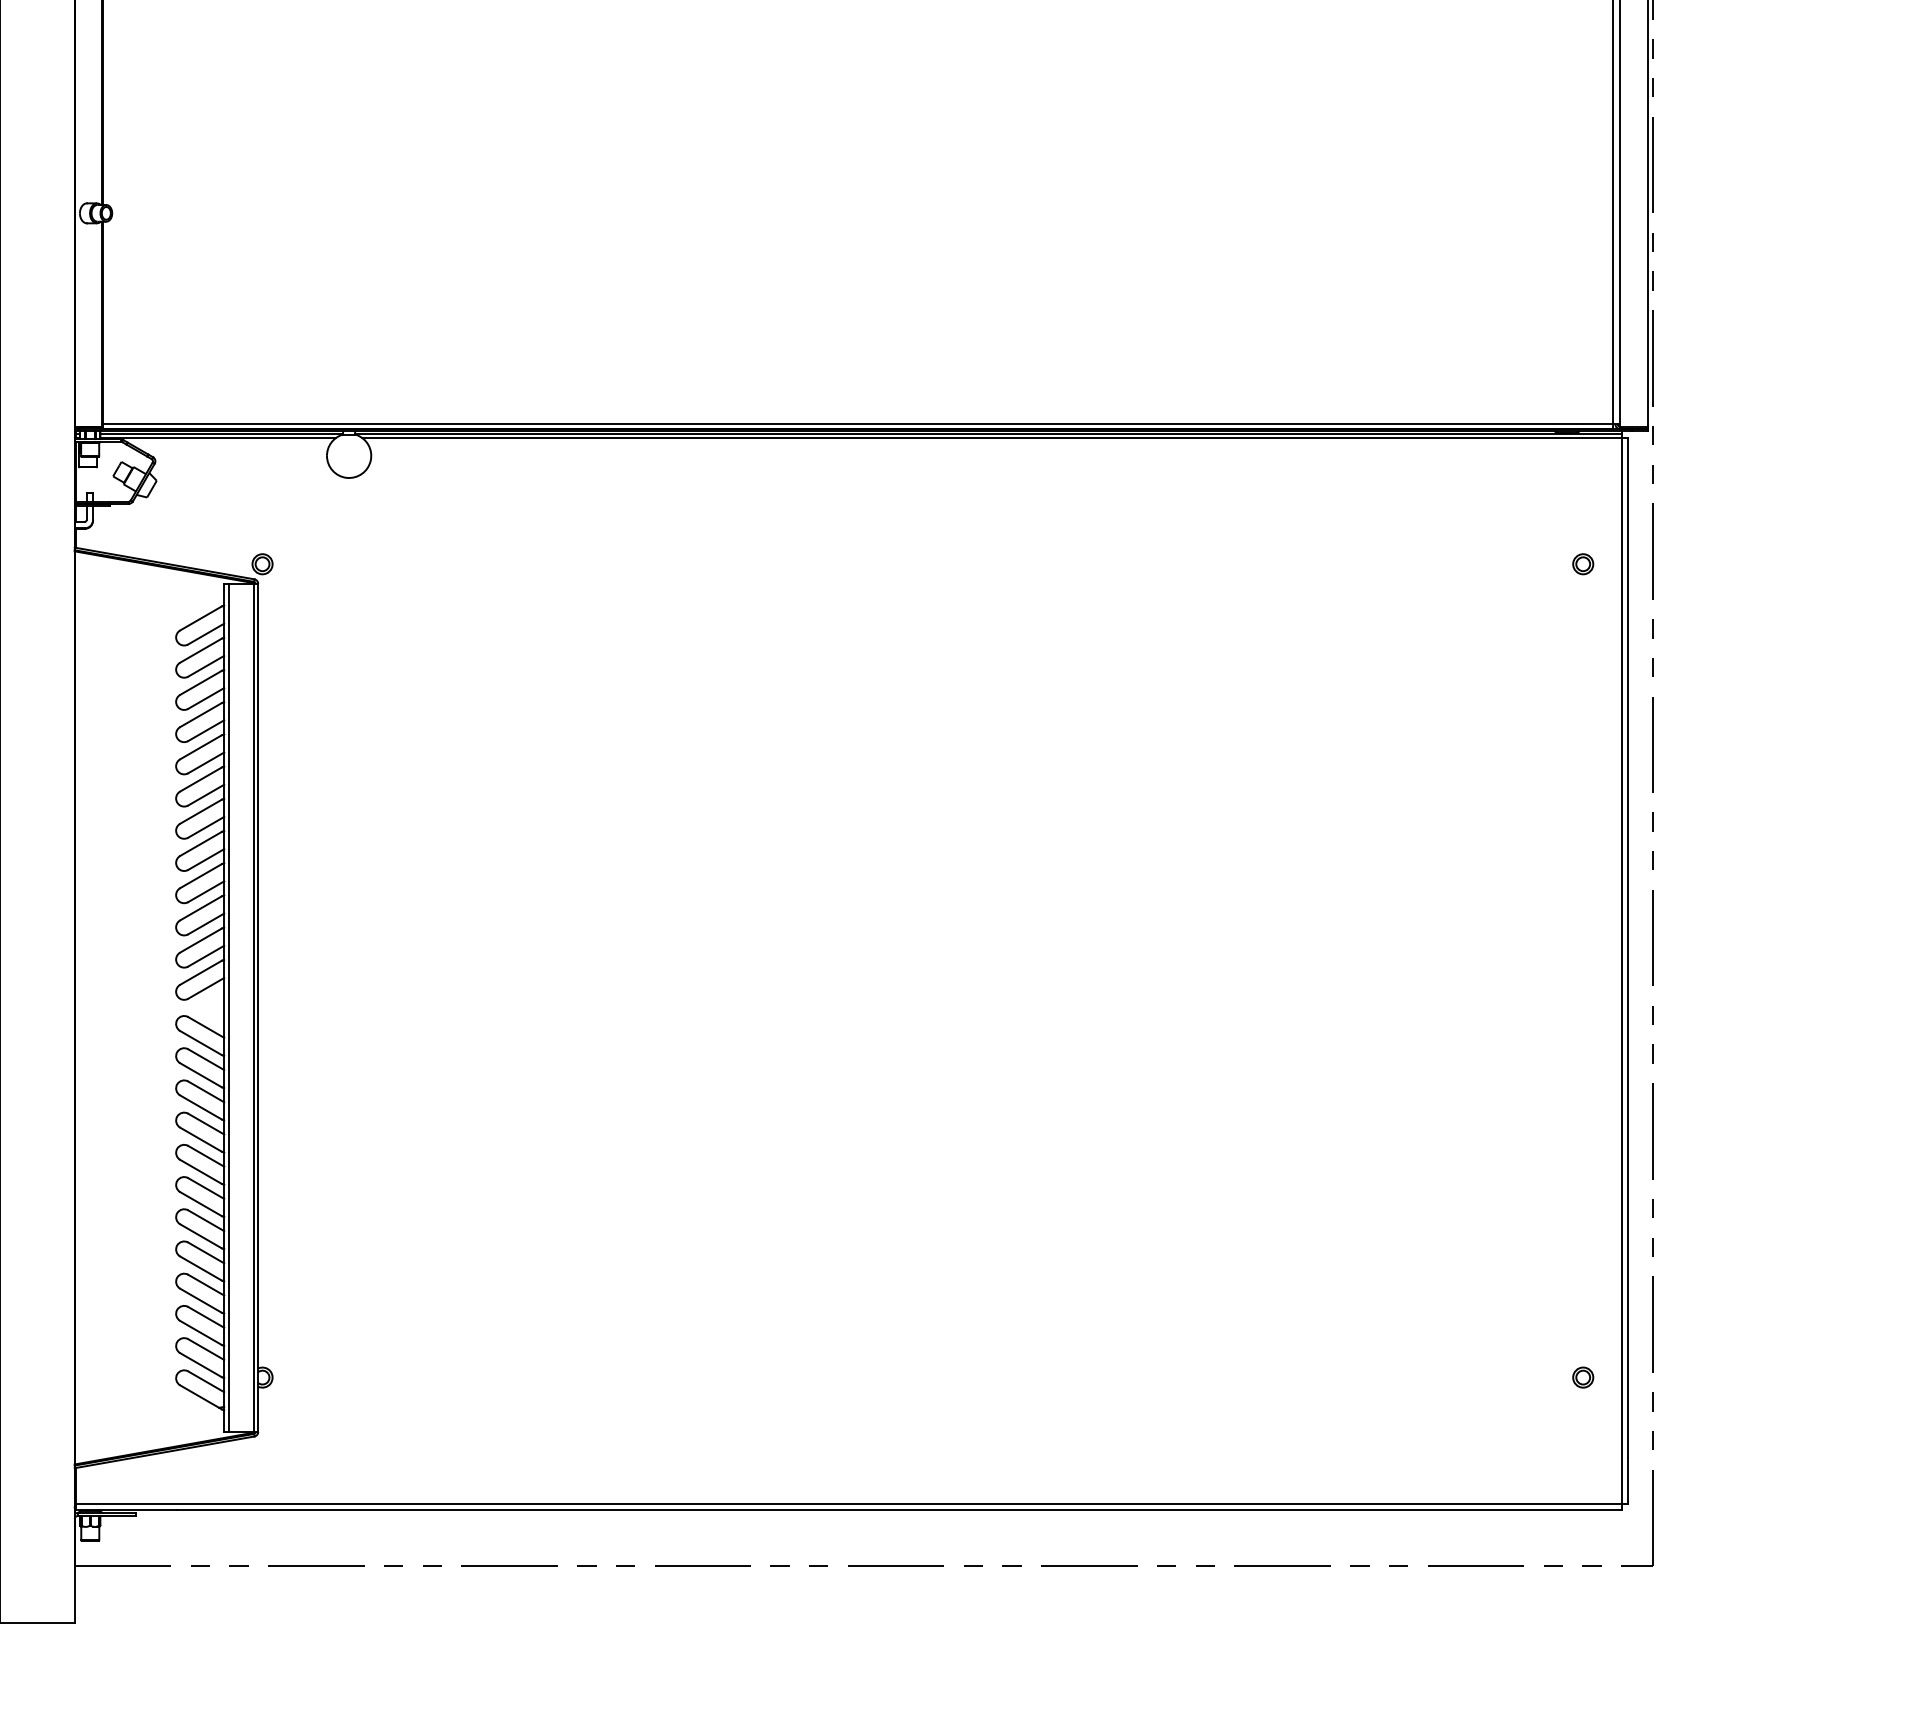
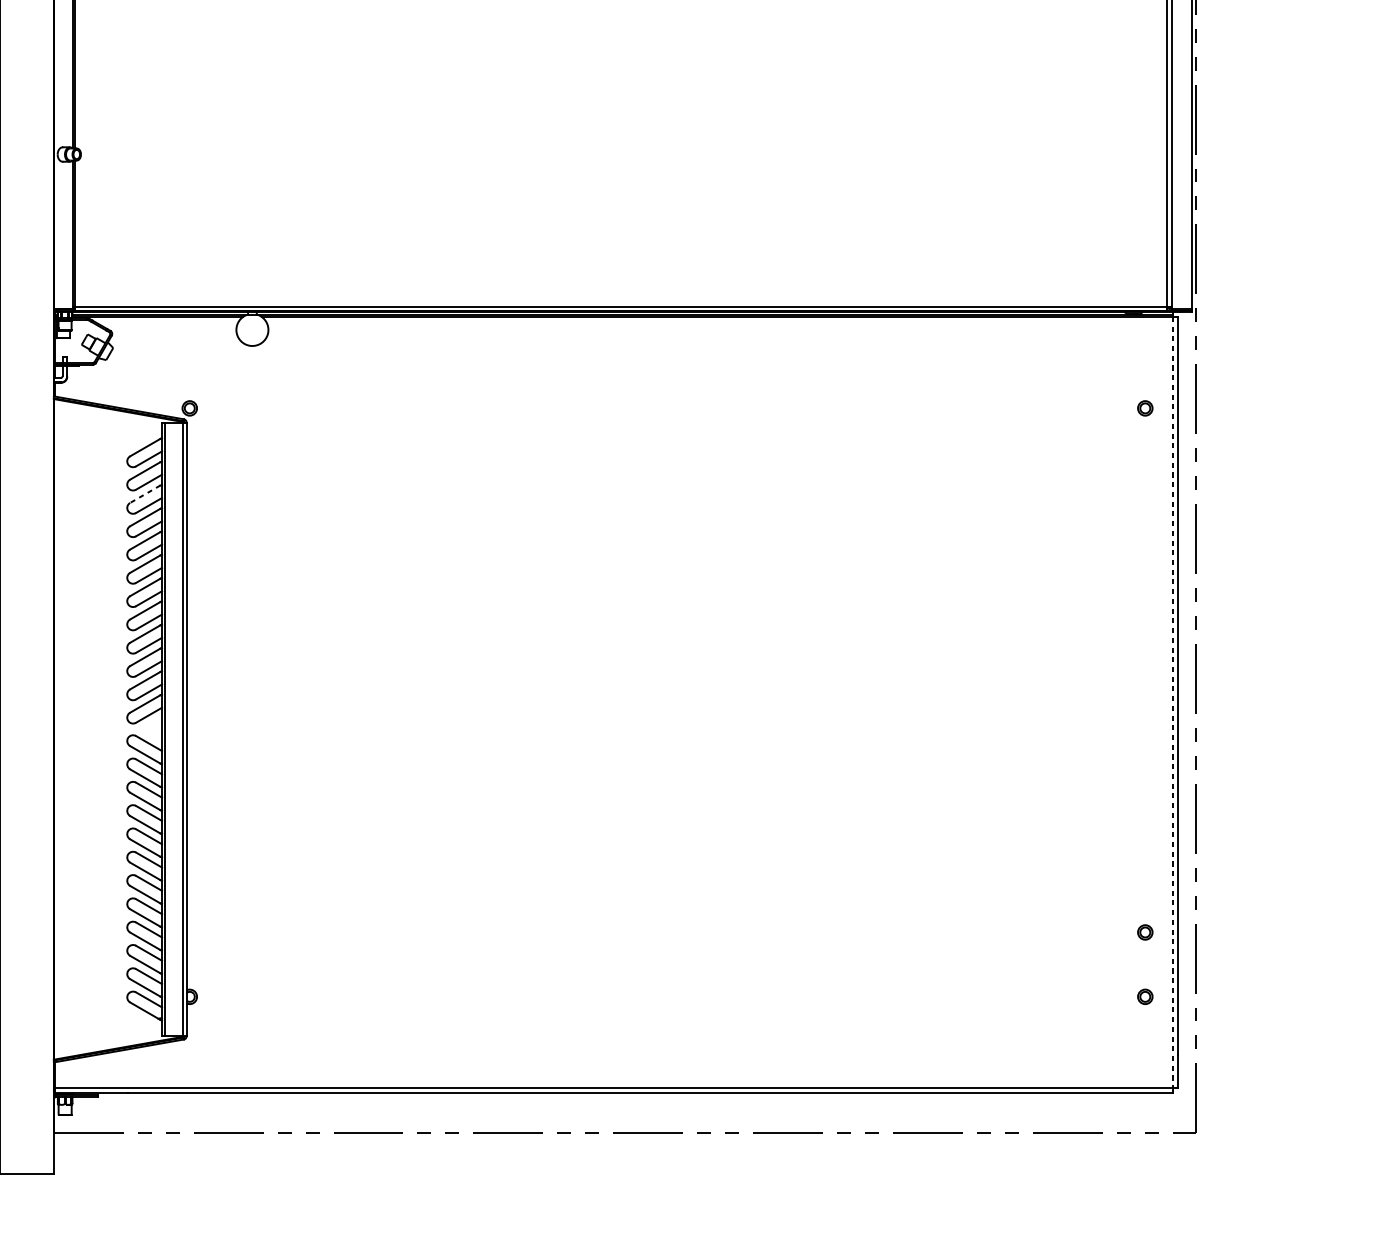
line: (200, 683) -> (144, 494), solid -> dashed
line: (1621, 971) -> (1172, 703), solid -> dashed
part: (1583, 1288) -> (1145, 932), added

